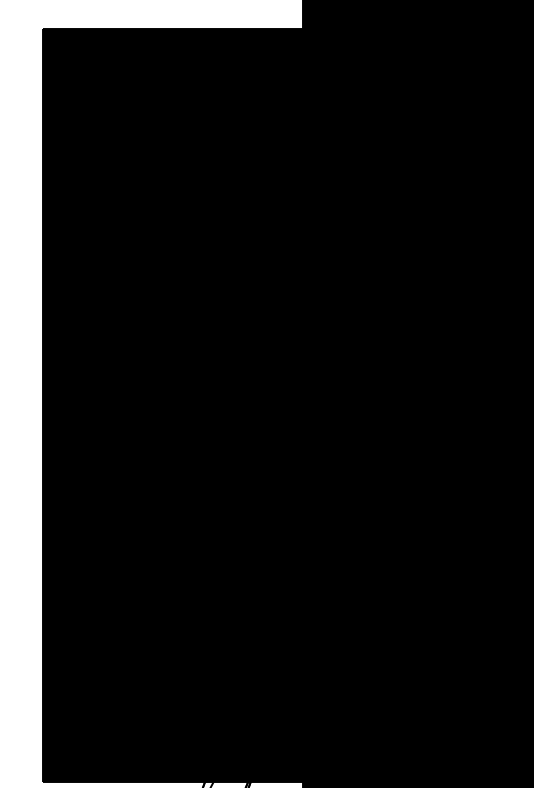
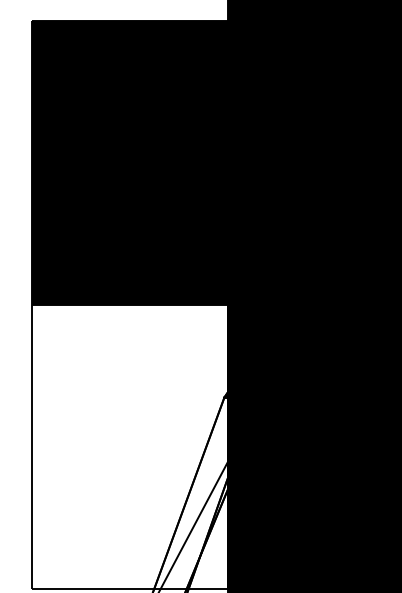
fill: (172, 593) -> (129, 446), removed

